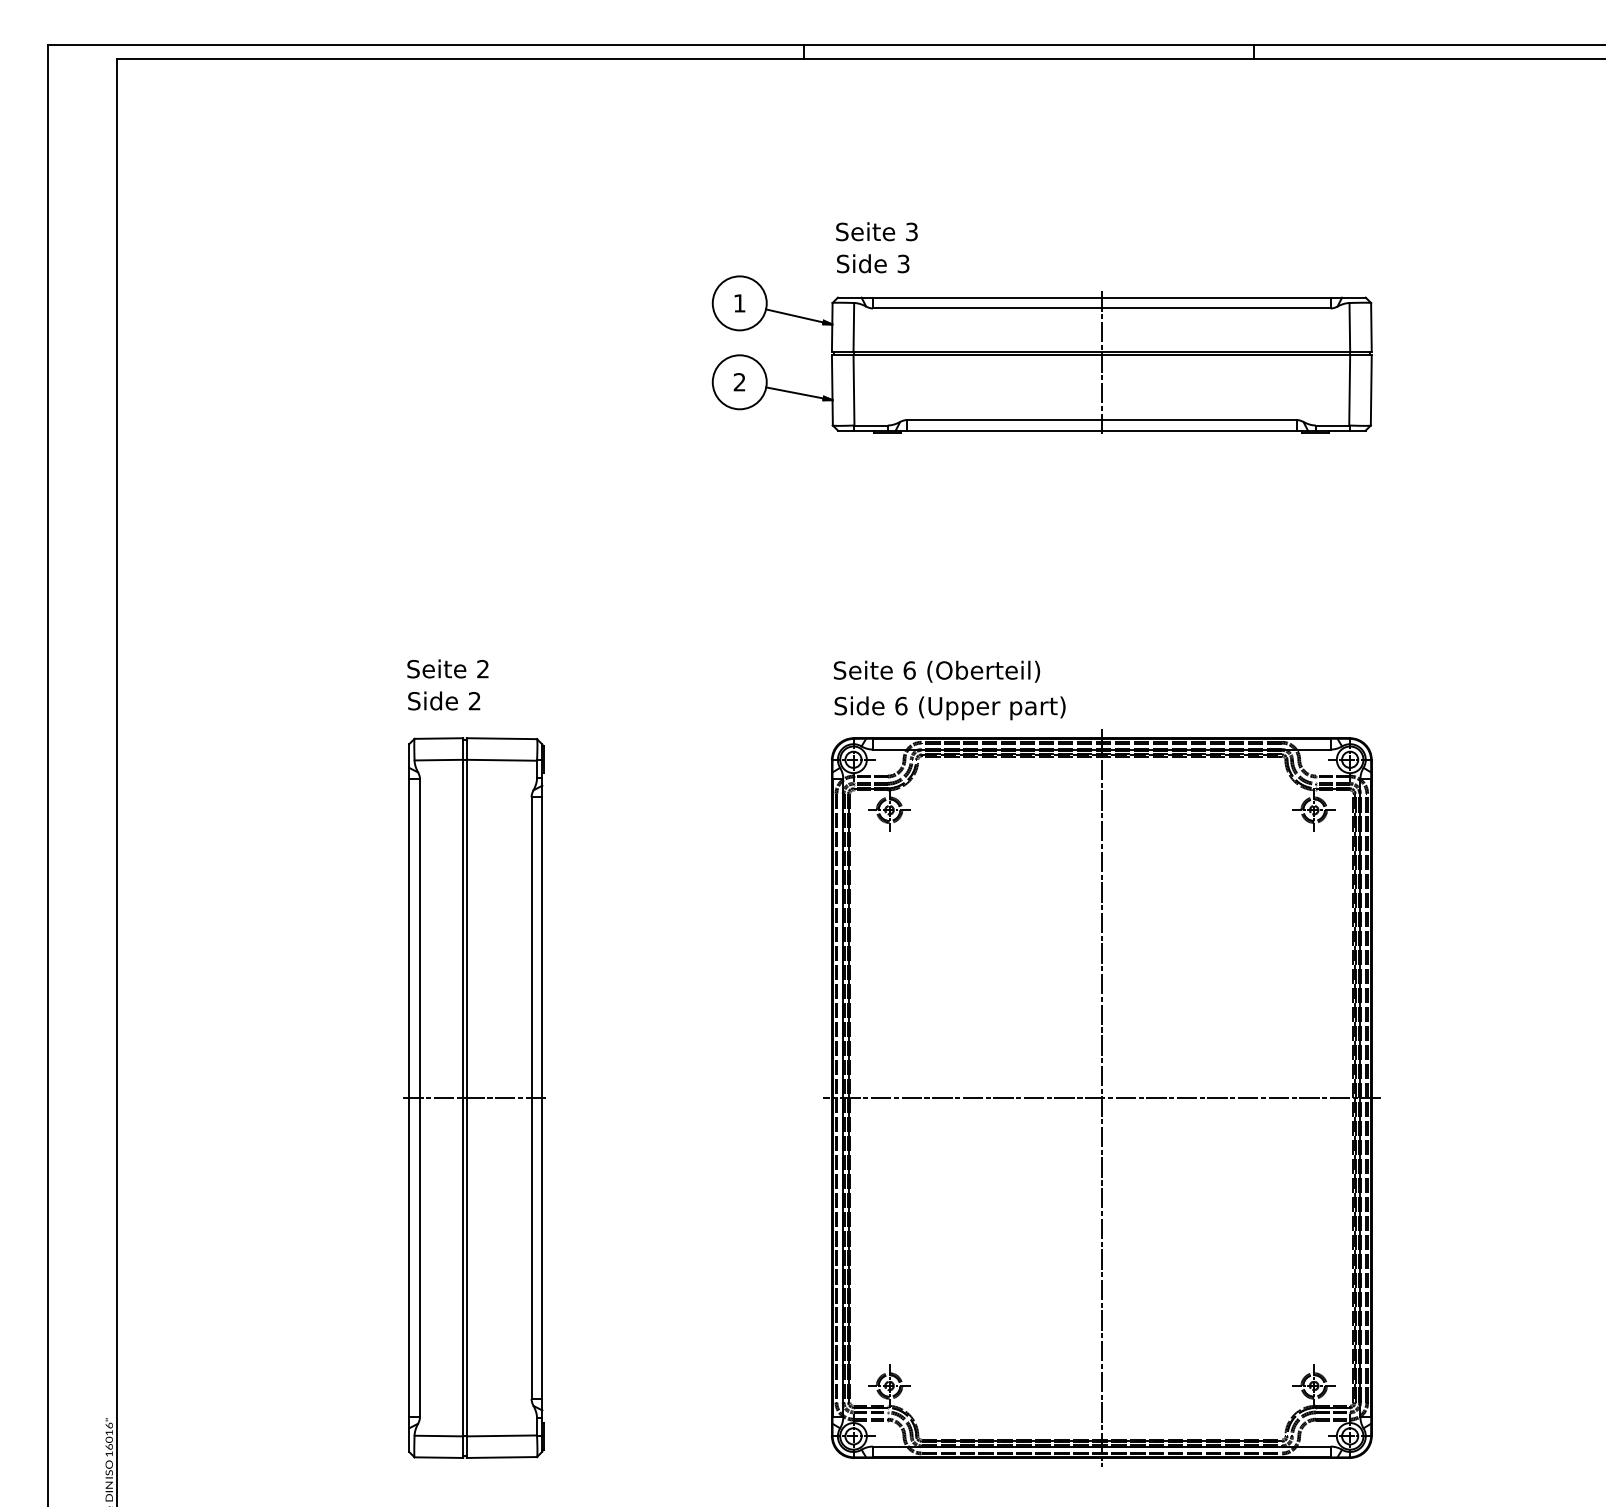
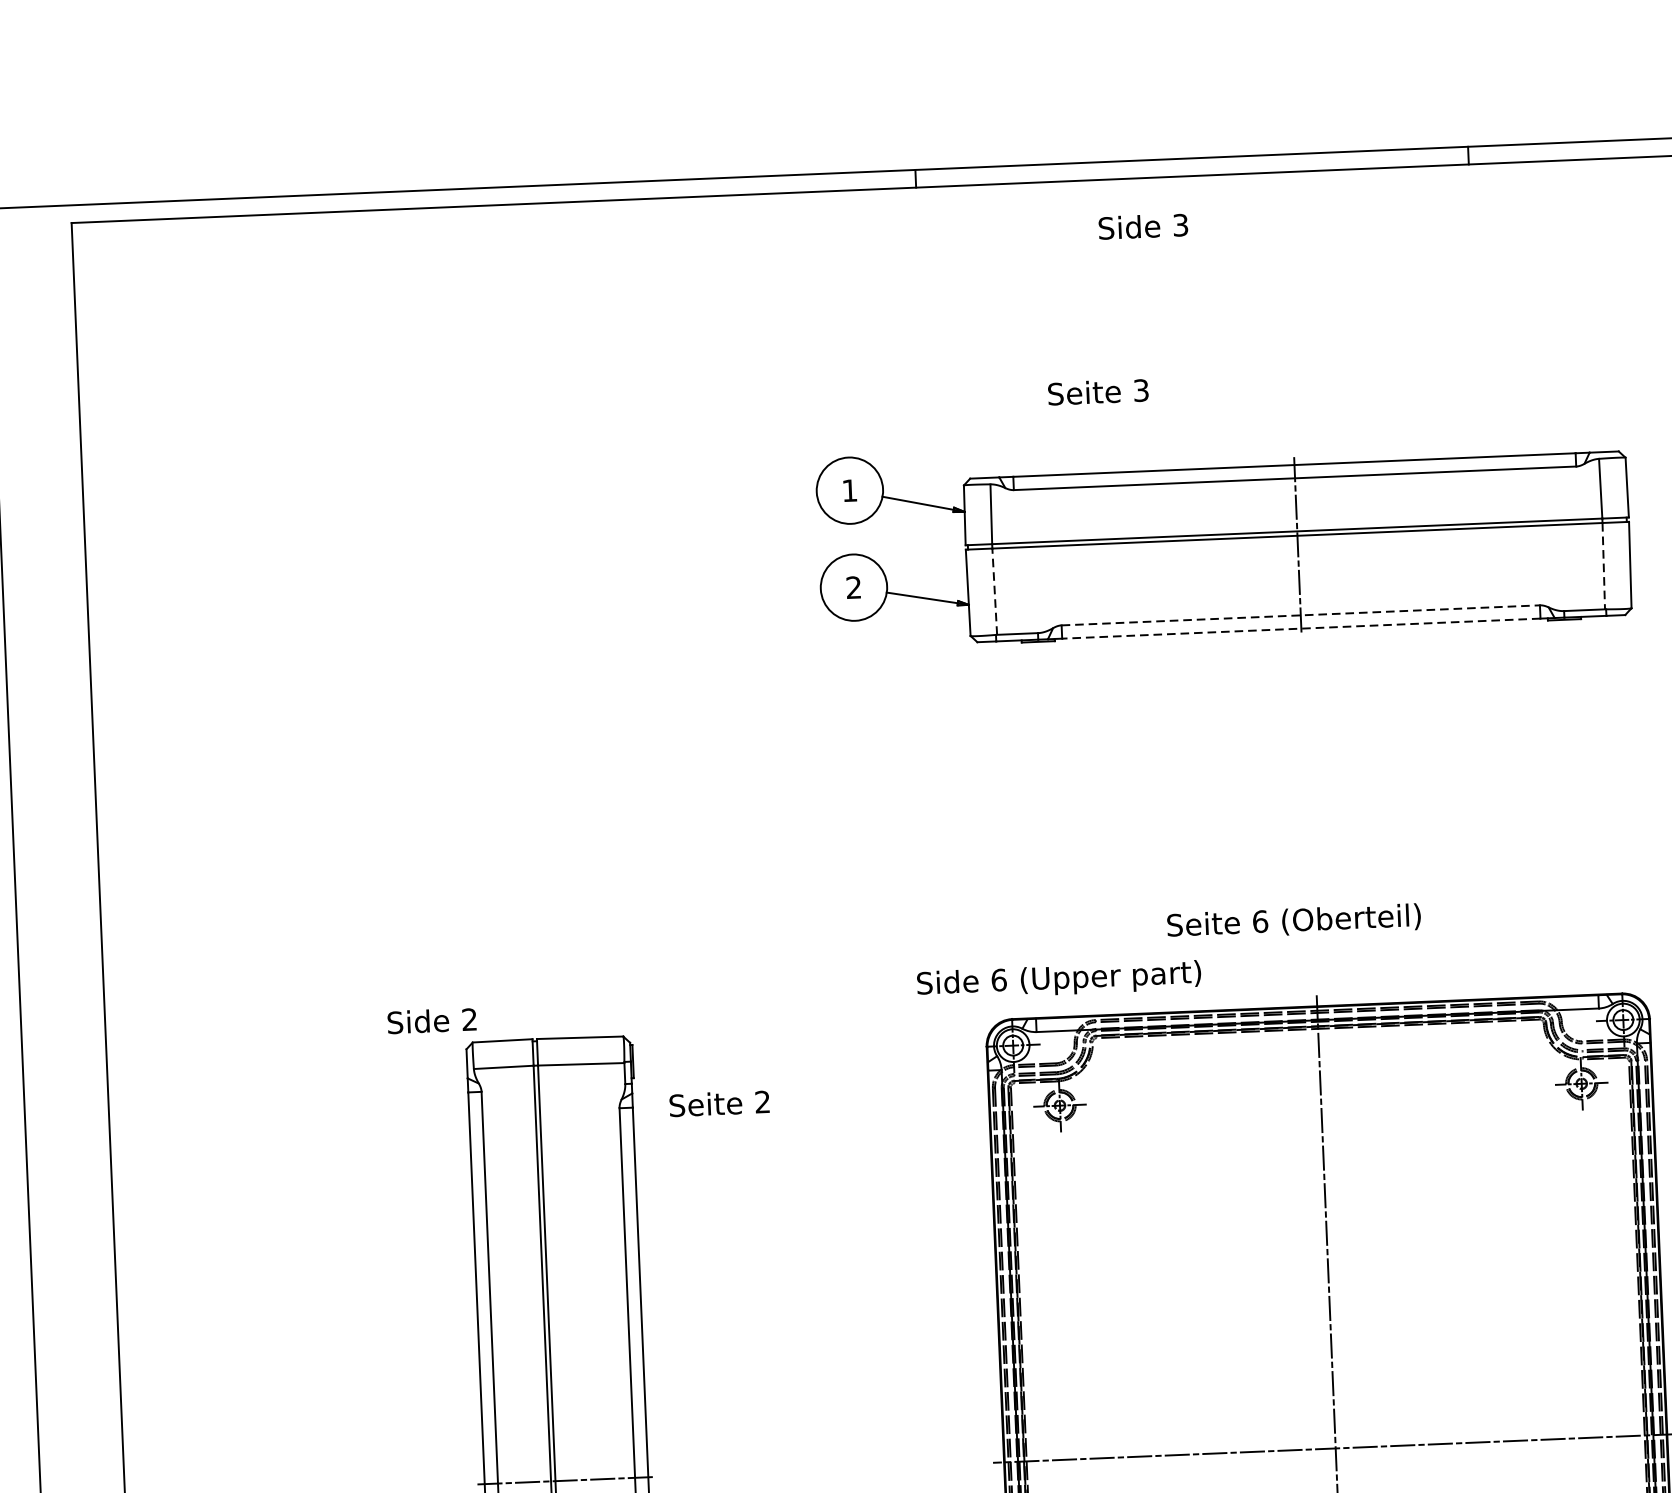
text: (876, 231) -> (1097, 391), moved
text: (873, 263) -> (1143, 226), moved
line: (853, 389) -> (994, 590), solid -> dashed
line: (1349, 390) -> (1603, 566), solid -> dashed
line: (1101, 420) -> (1300, 615), solid -> dashed
line: (1101, 430) -> (1300, 628), solid -> dashed
text: (447, 668) -> (718, 1103), moved
text: (936, 671) -> (1293, 921), moved
text: (444, 700) -> (432, 1020), moved
text: (949, 708) -> (1058, 980), moved

